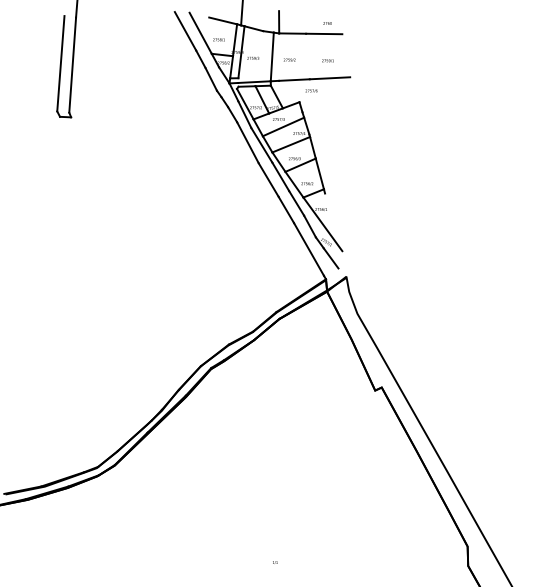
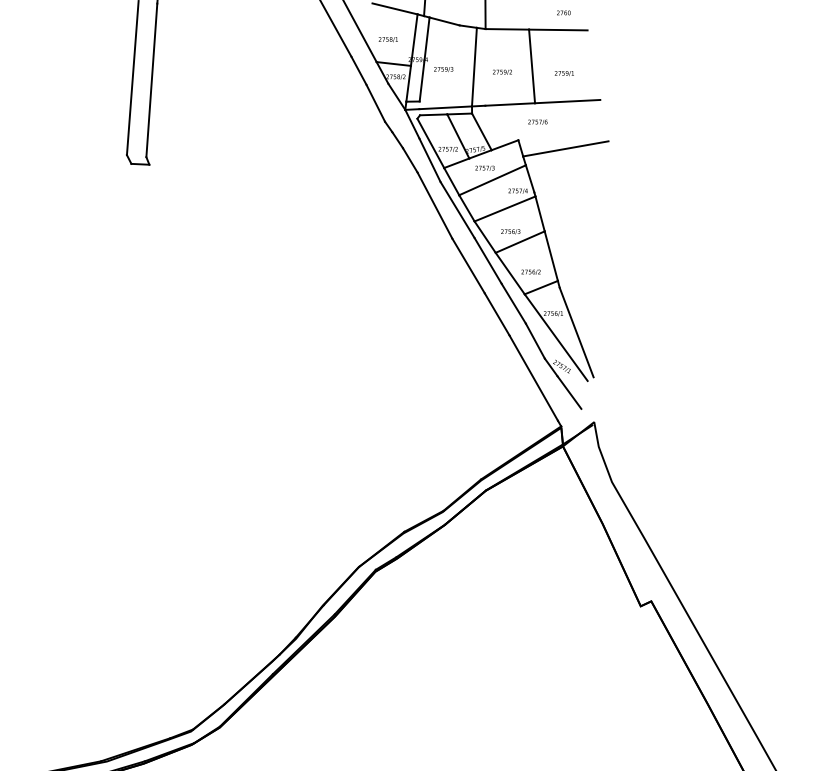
line: (307, 56) -> (531, 66), added
line: (328, 107) -> (565, 148), added
line: (335, 220) -> (576, 331), added

